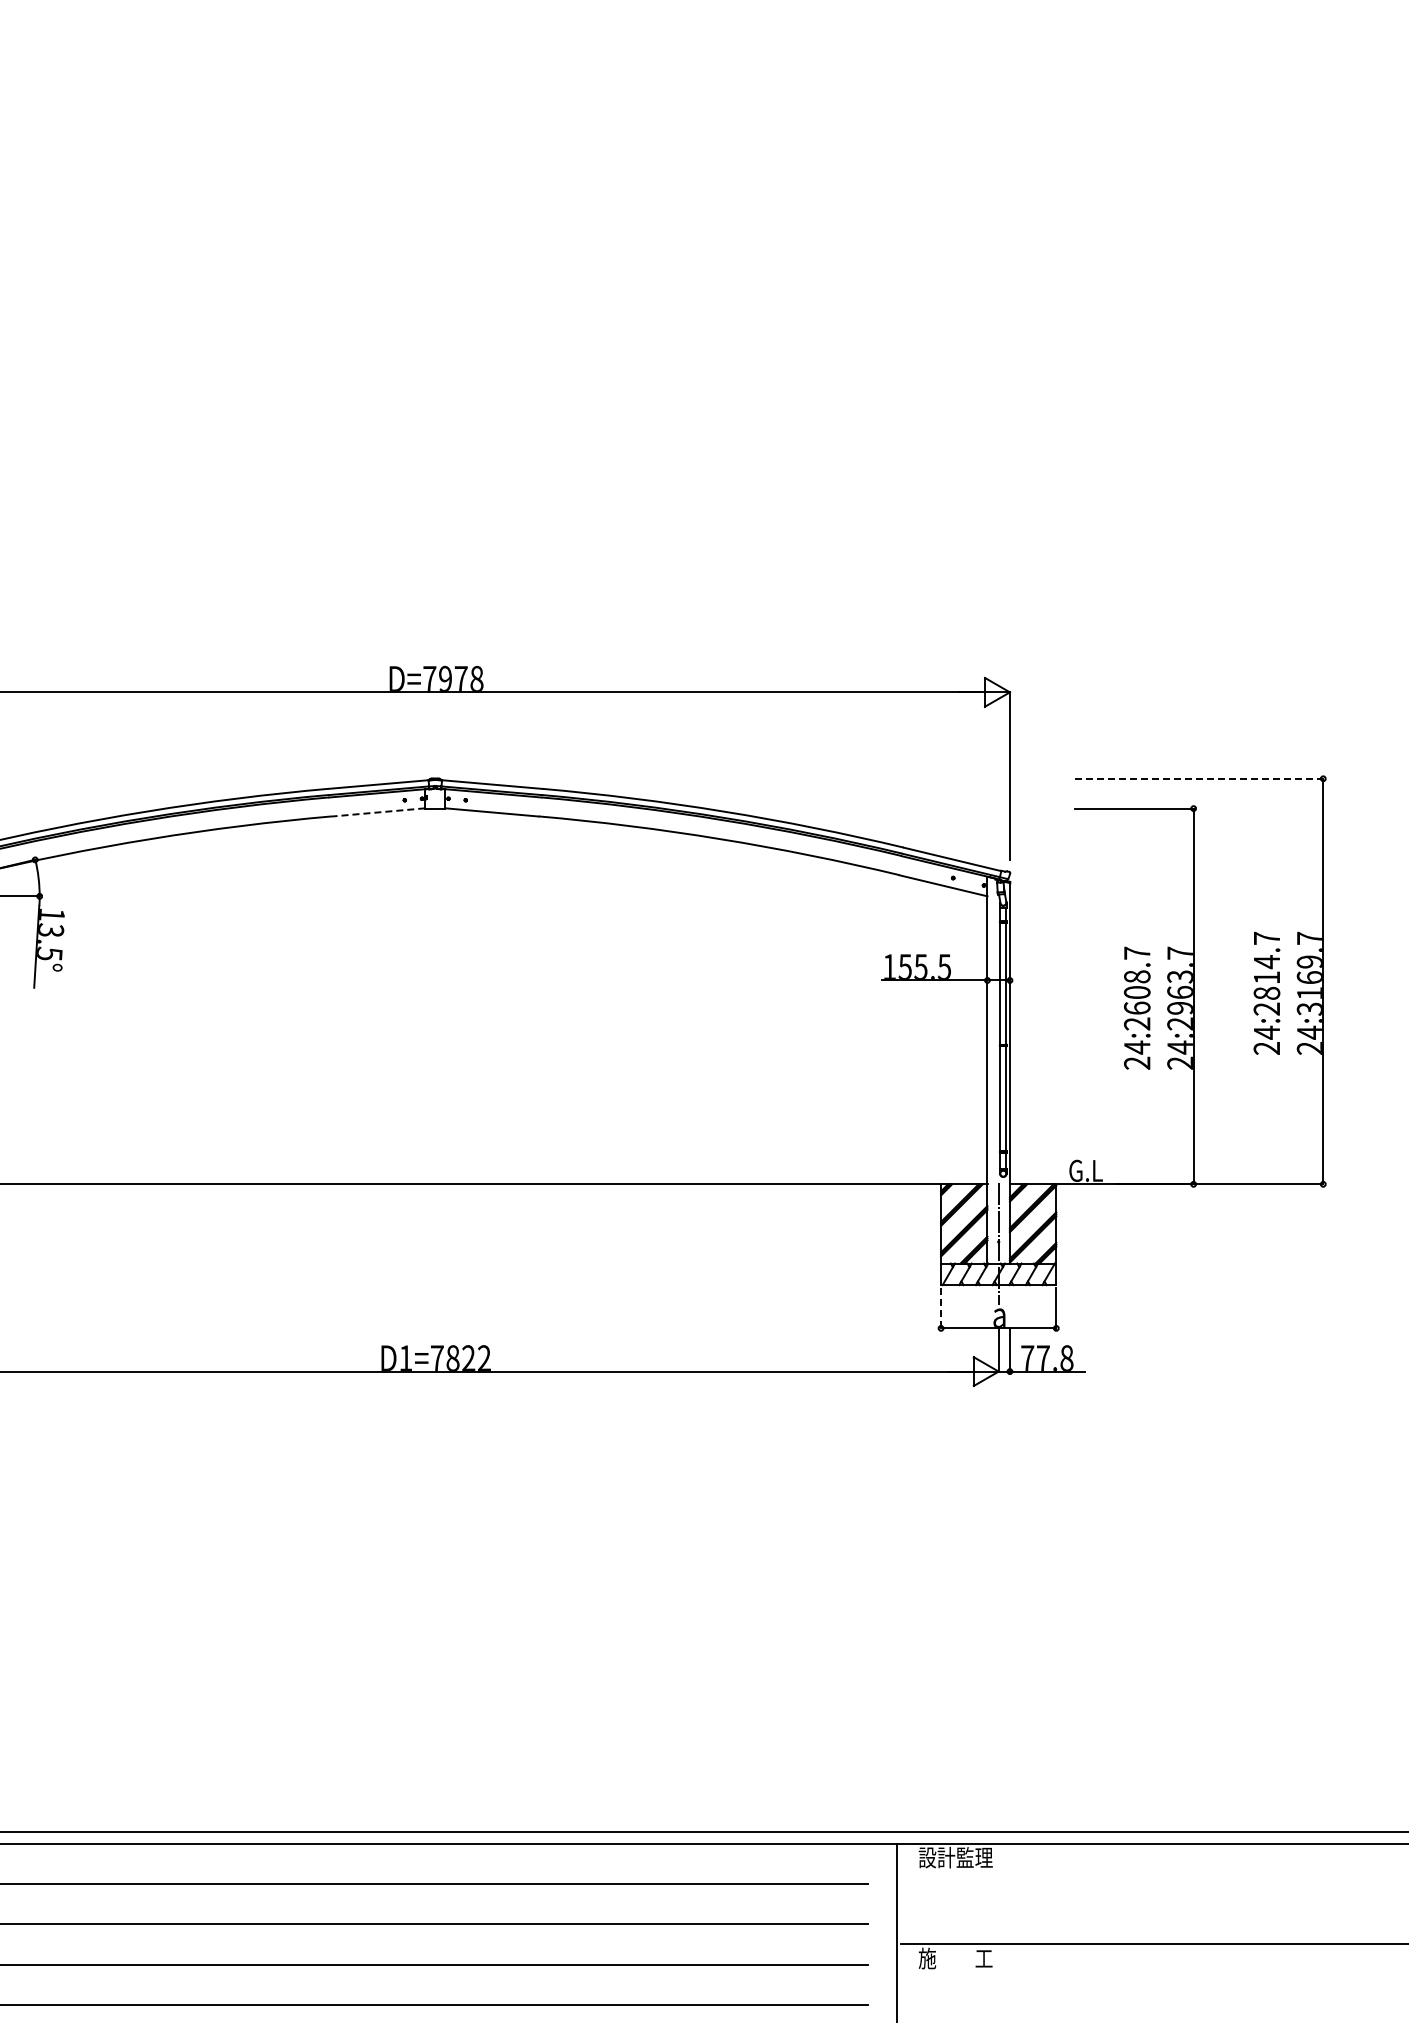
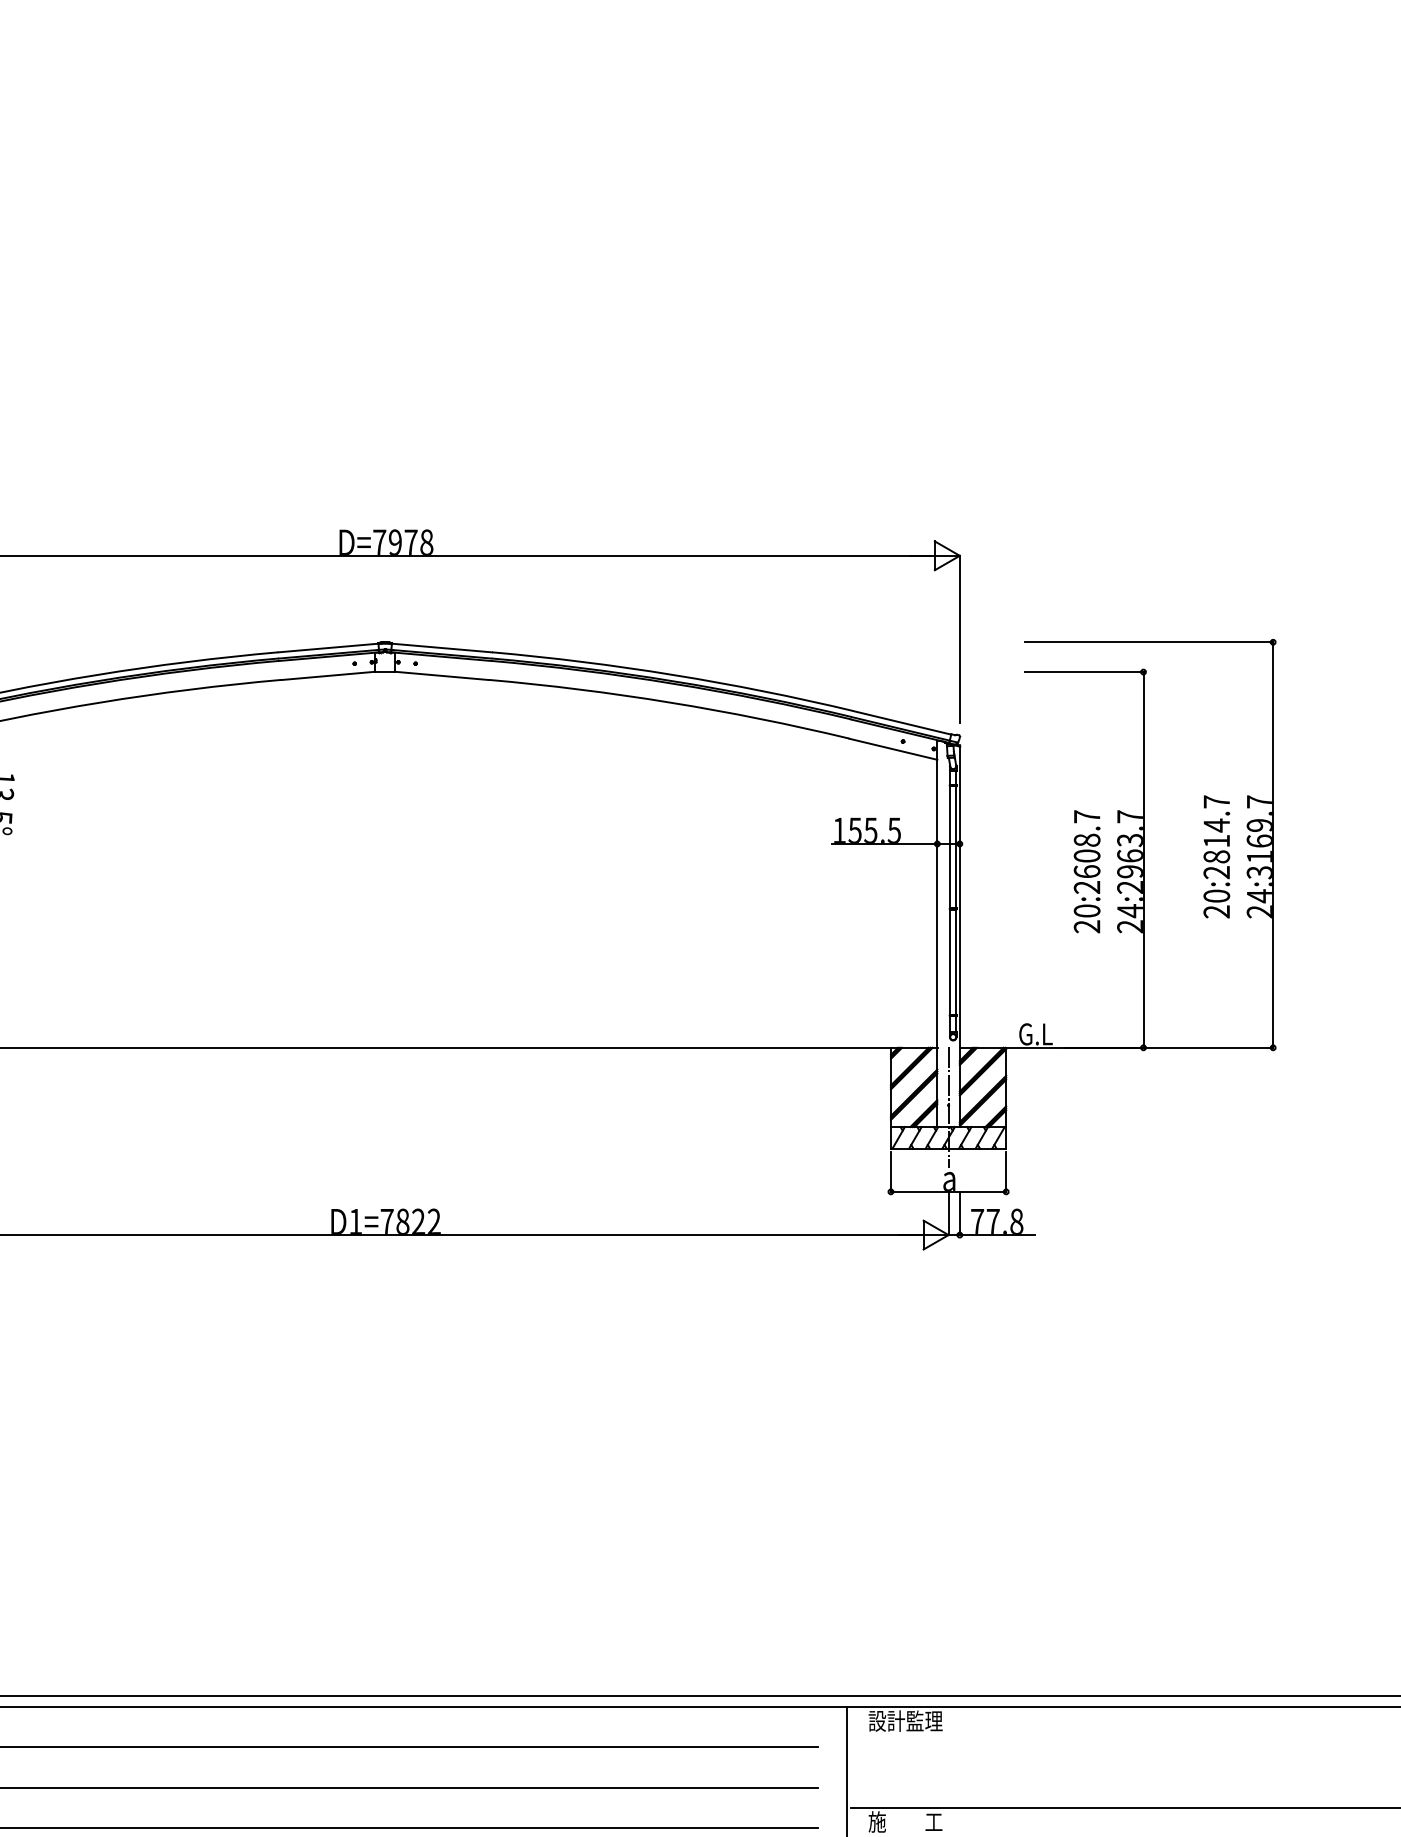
line: (1199, 778) -> (1149, 641), dashed -> solid
line: (378, 812) -> (328, 675), dashed -> solid
text: (1266, 1032) -> (1216, 895), 24:2814.7 -> 20:2814.7
text: (1136, 1047) -> (1086, 910), 24:2608.7 -> 20:2608.7
line: (941, 1308) -> (891, 1171), dashed -> solid

